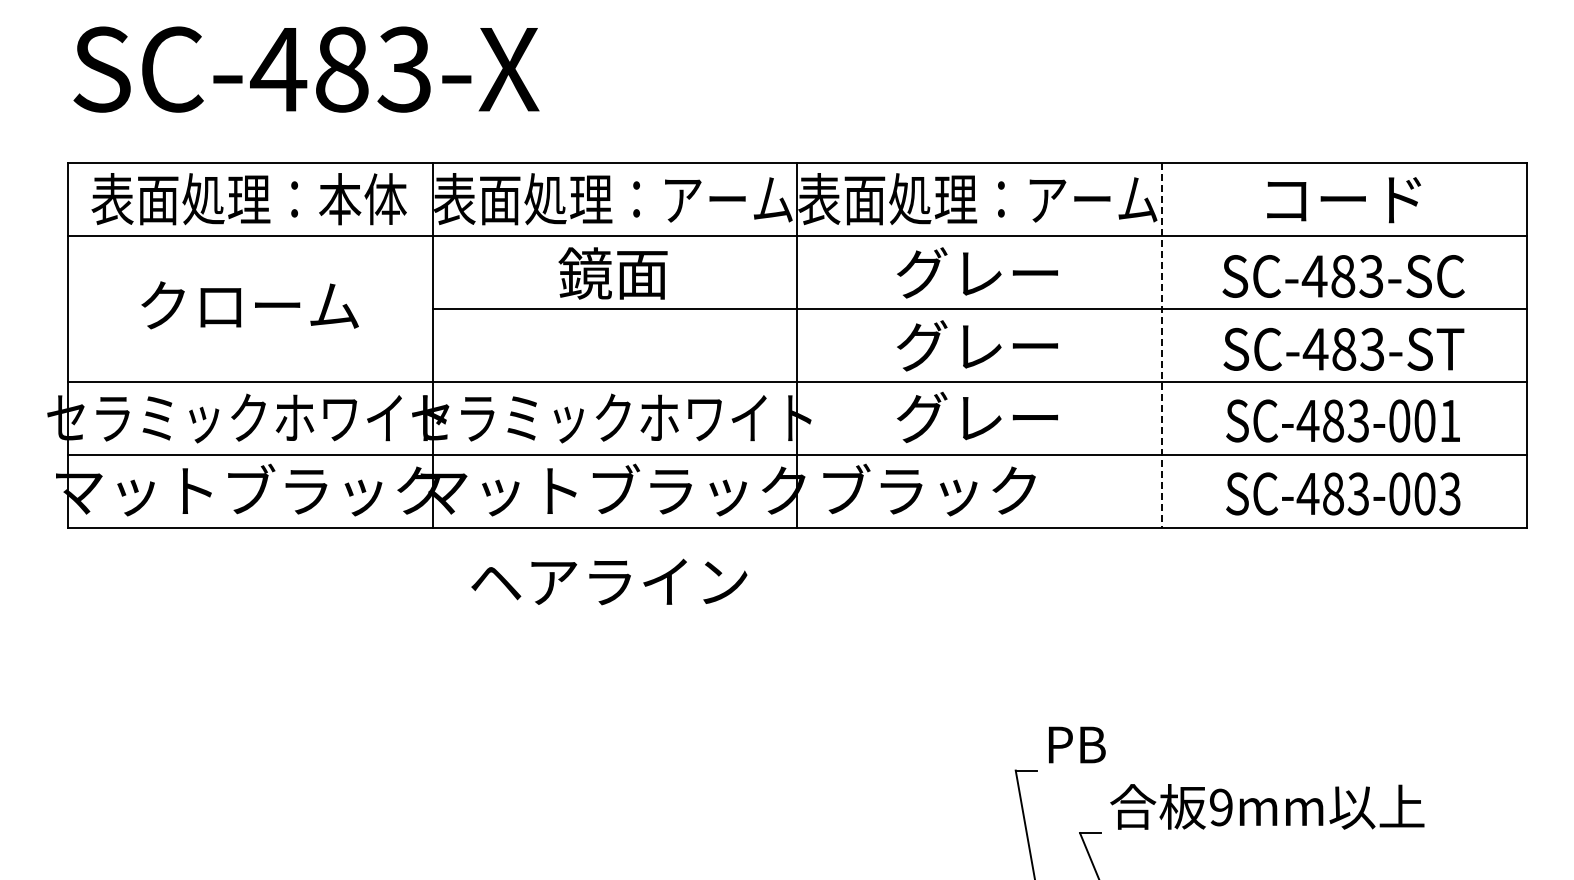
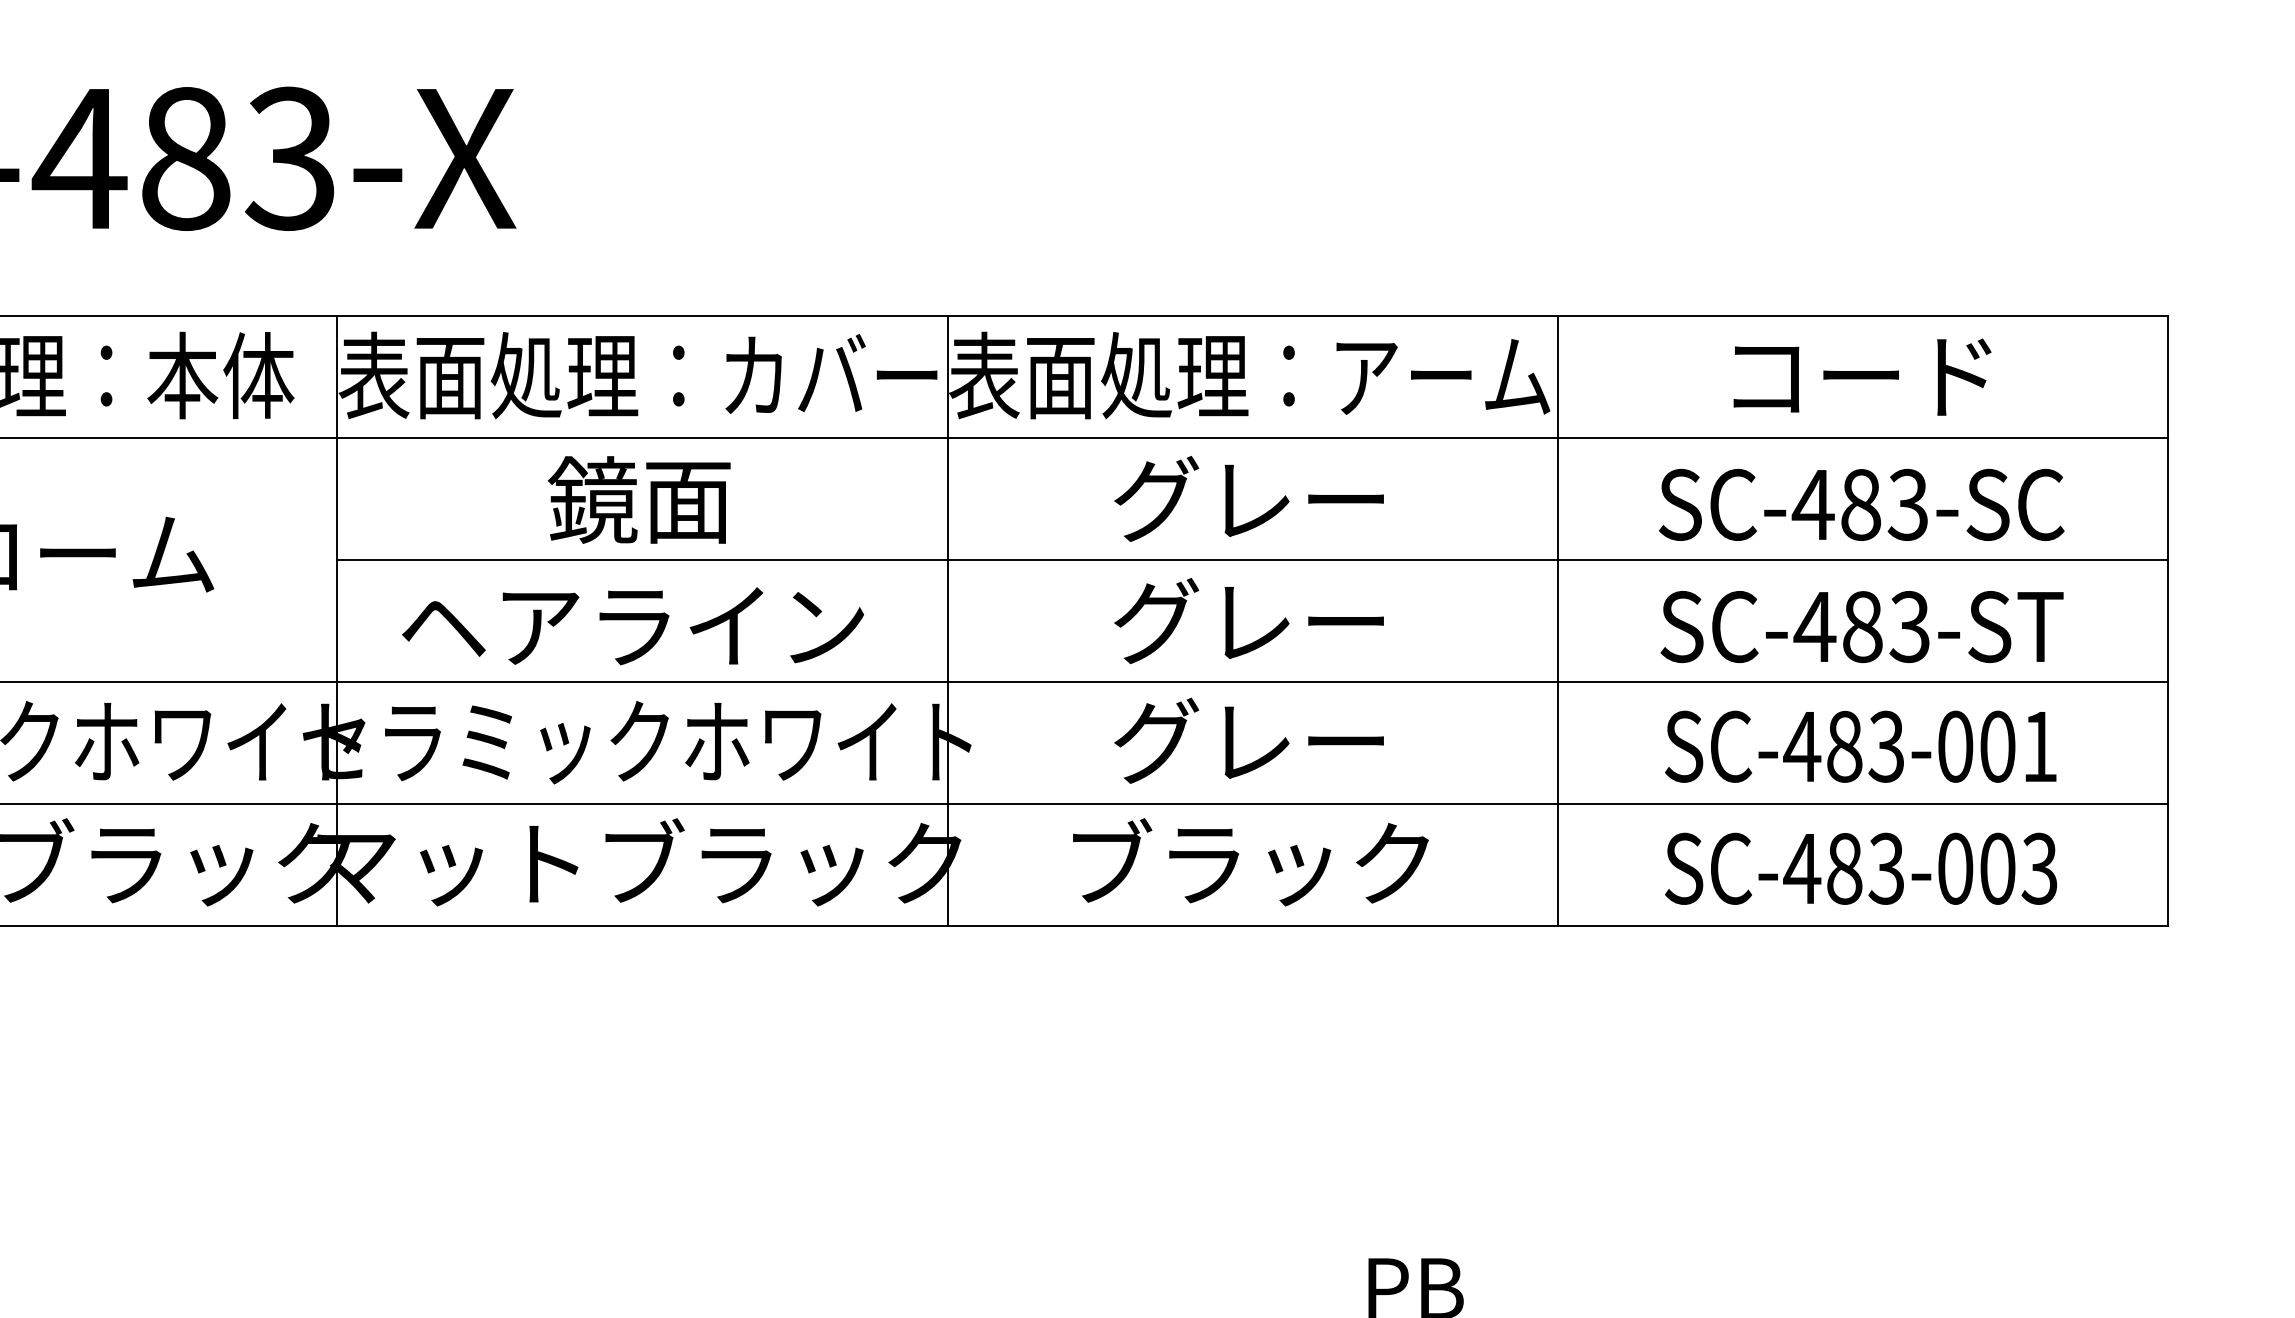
text: (728, 198) -> (832, 374), 表面処理：アーム -> 表面処理：カバー
line: (1162, 346) -> (1558, 622), dashed -> solid
text: (929, 489) -> (1250, 861), moved
text: (609, 581) -> (633, 625), moved

